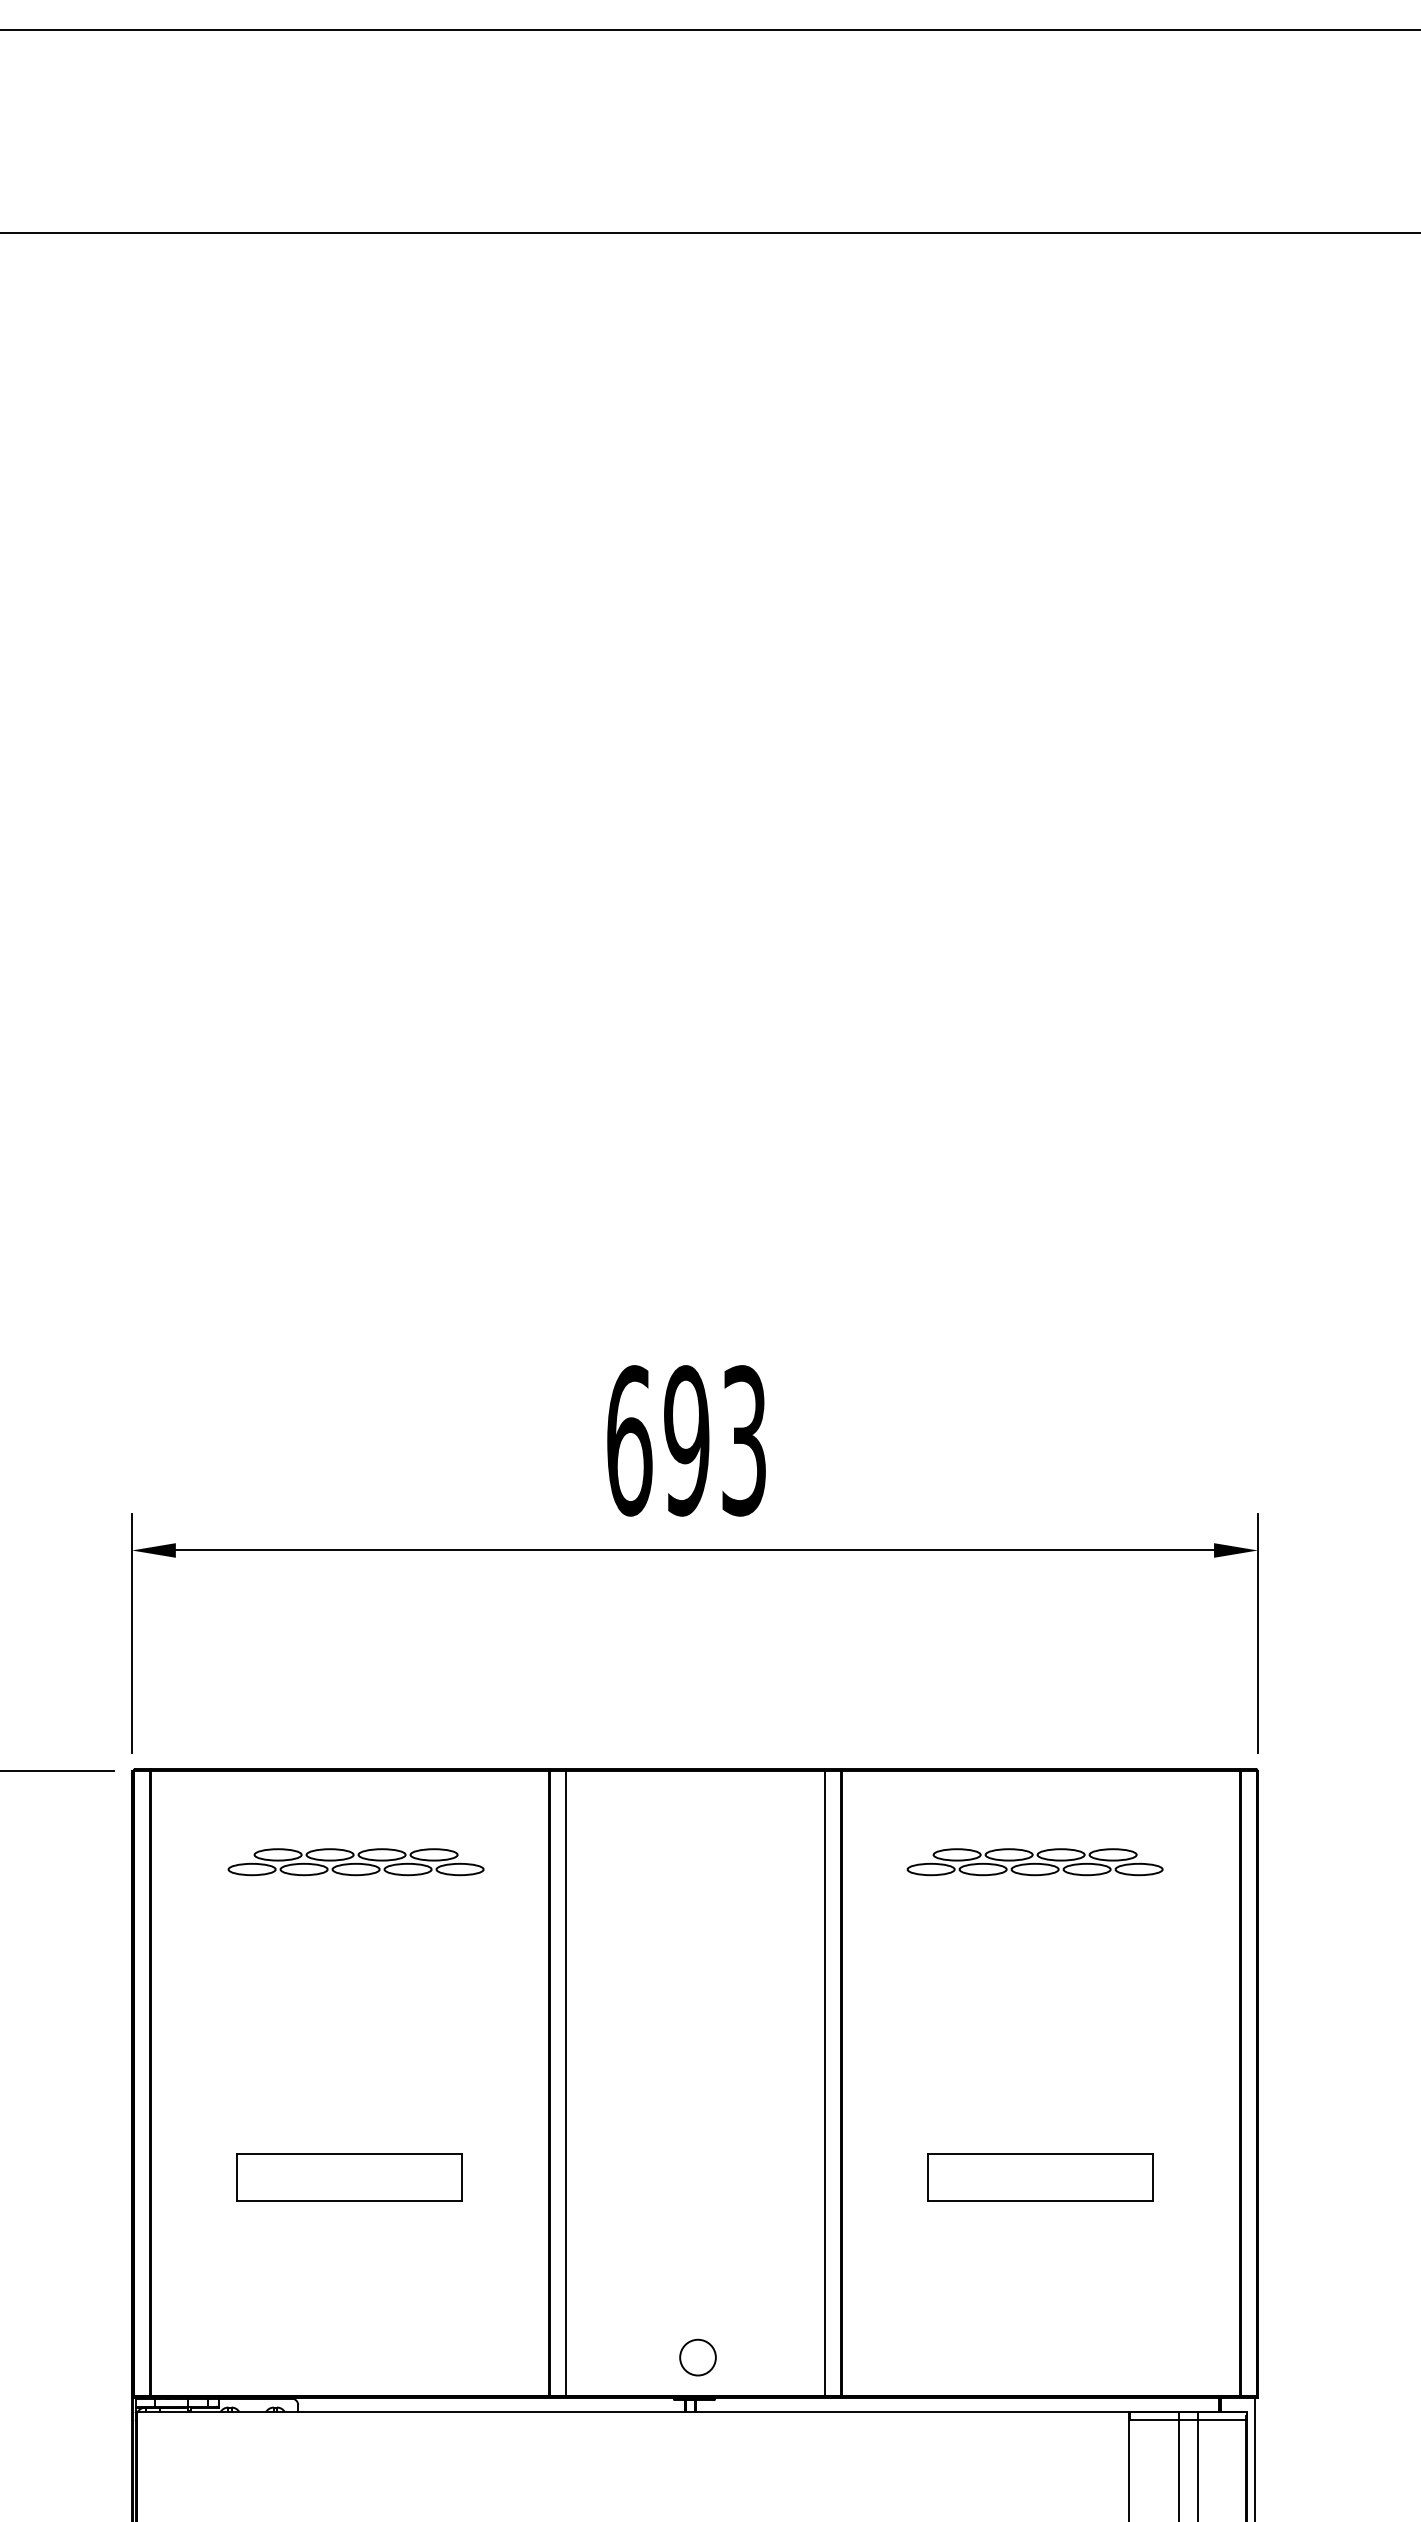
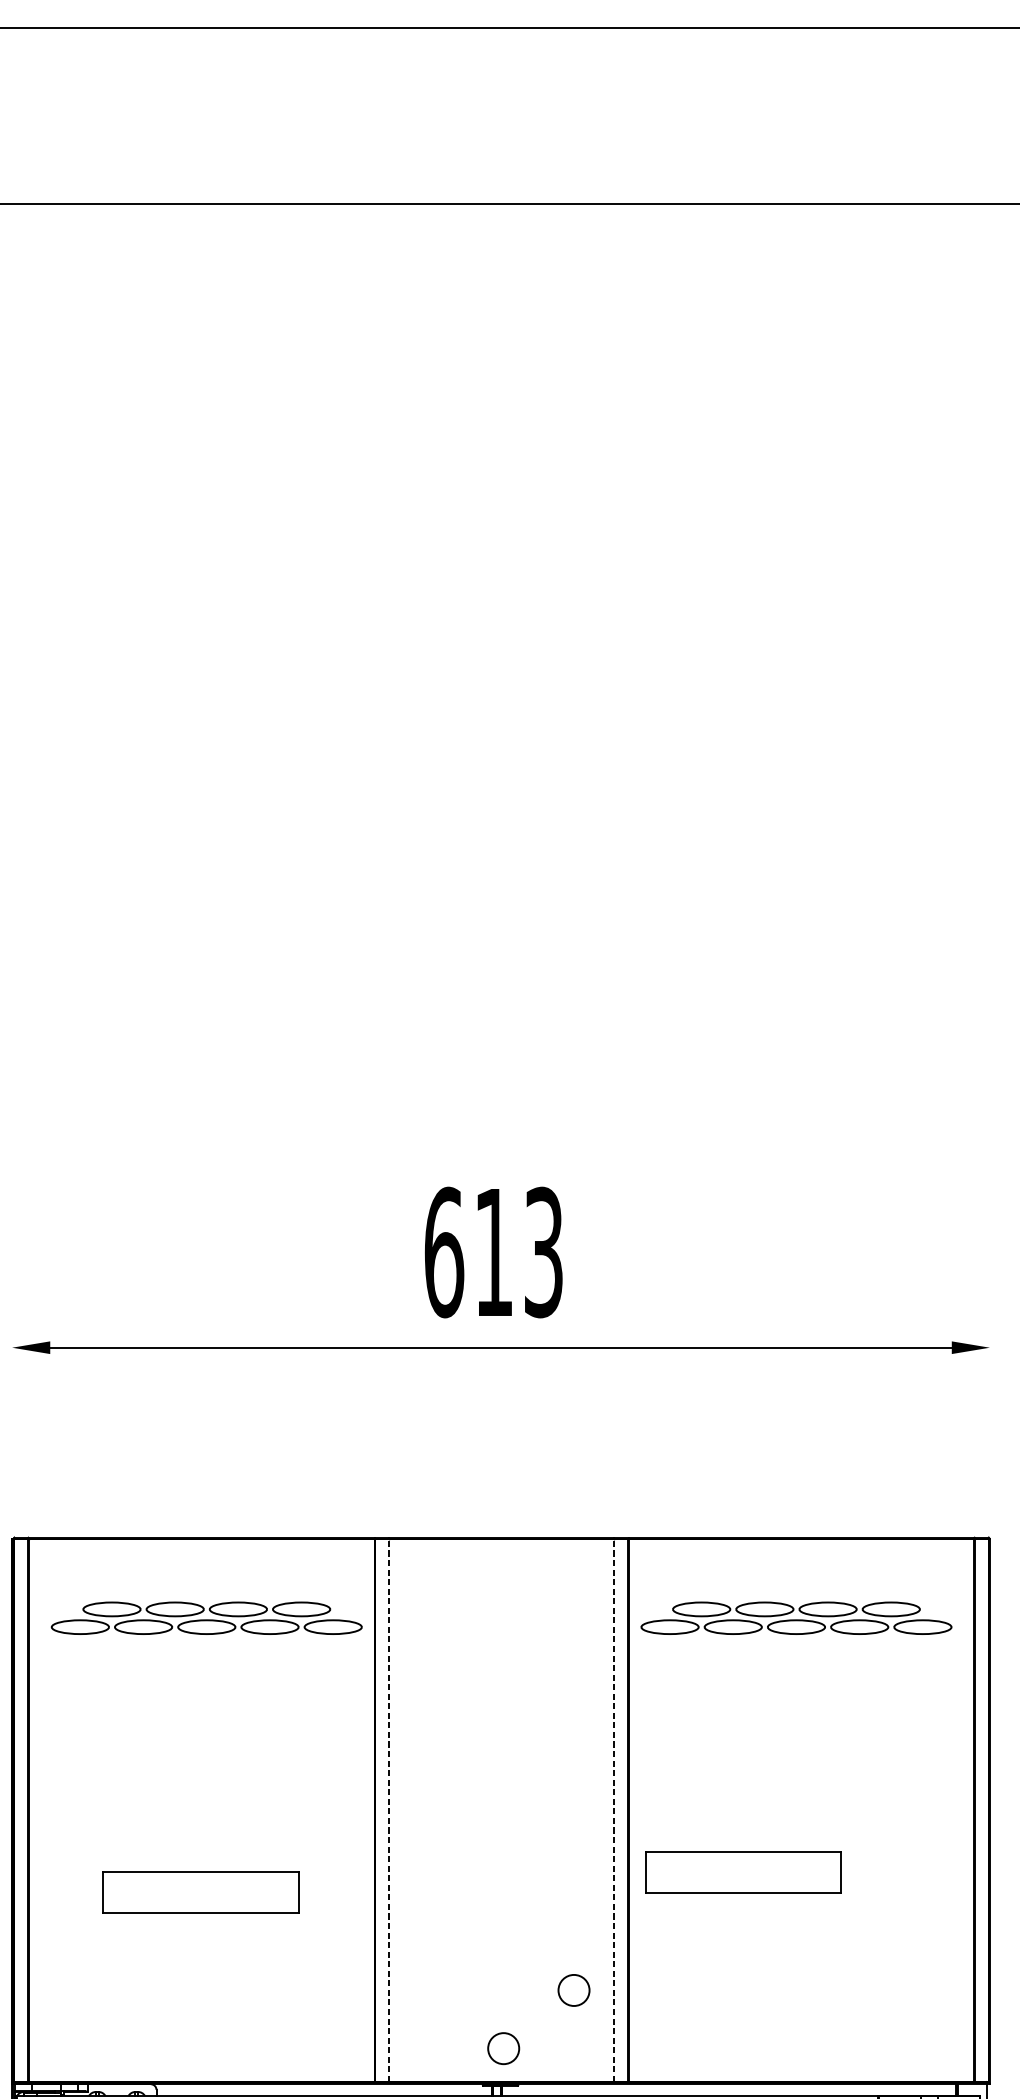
text: (686, 1440) -> (493, 1252), 693 -> 613
line: (131, 1632) -> (11, 1418), removed
line: (1257, 1632) -> (989, 1418), removed
part: (355, 1862) -> (206, 1618), size x1.4
part: (1034, 1862) -> (795, 1618), size x1.4
line: (566, 2083) -> (389, 1810), solid -> dashed
line: (824, 2083) -> (613, 1810), solid -> dashed
part: (1040, 2177) -> (743, 1872), moved
circle: (778, 2290) -> (573, 1990), added

